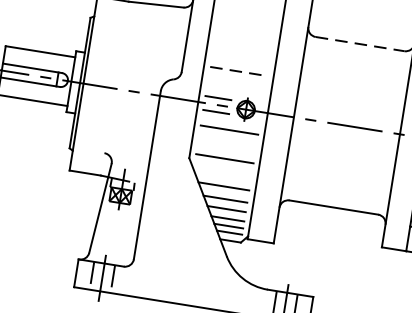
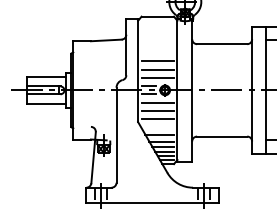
line: (360, 44) -> (222, 44), dashed -> solid
line: (240, 56) -> (157, 61), added
line: (239, 72) -> (158, 70), dashed -> solid
line: (236, 84) -> (157, 77), added
line: (226, 143) -> (157, 110), added

